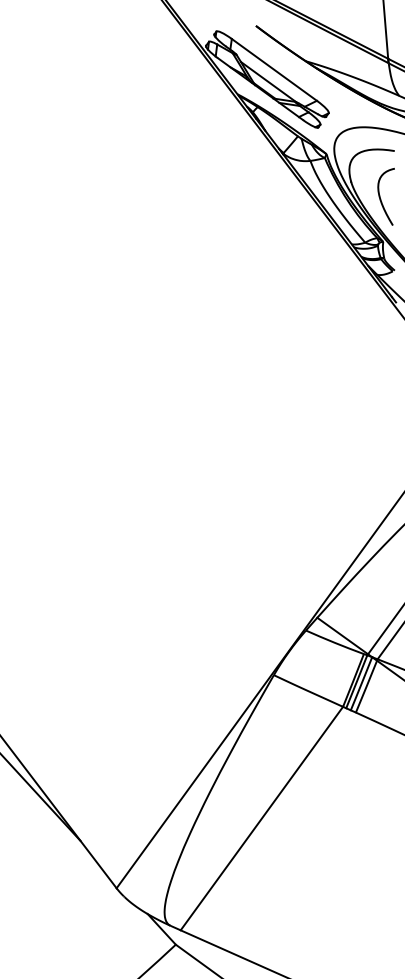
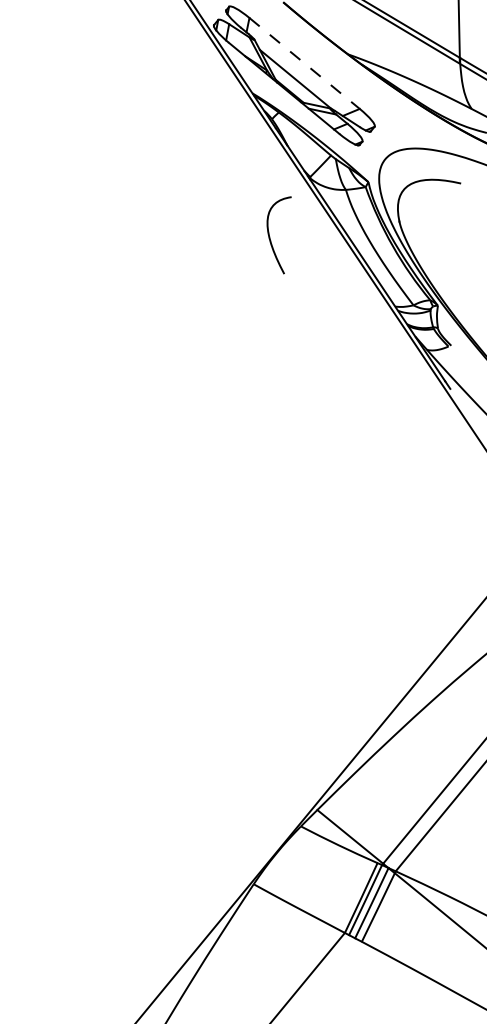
line: (274, 69) -> (304, 62), solid -> dashed
curve: (380, 196) -> (269, 233), moved

